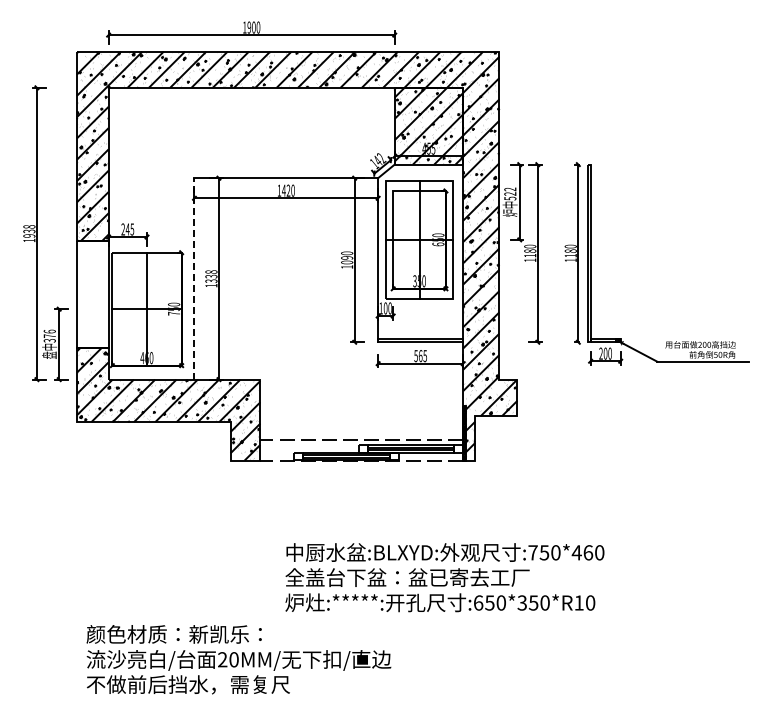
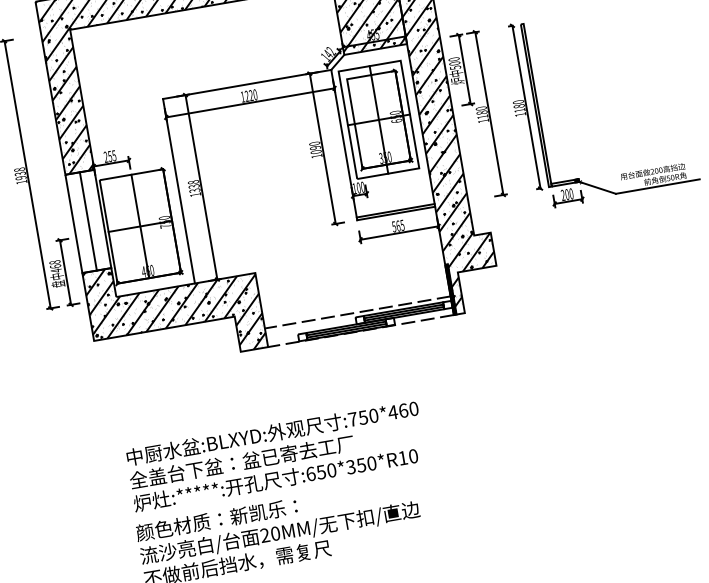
text: (283, 190) -> (246, 96), 1420 -> 1220
text: (510, 191) -> (454, 61), 522 -> 500
text: (127, 229) -> (109, 156), 245 -> 255
line: (194, 278) -> (179, 190), dashed -> solid
line: (92, 294) -> (88, 221), added
text: (49, 335) -> (55, 265), 376 -> 468
text: (444, 577) -> (275, 456), moved

